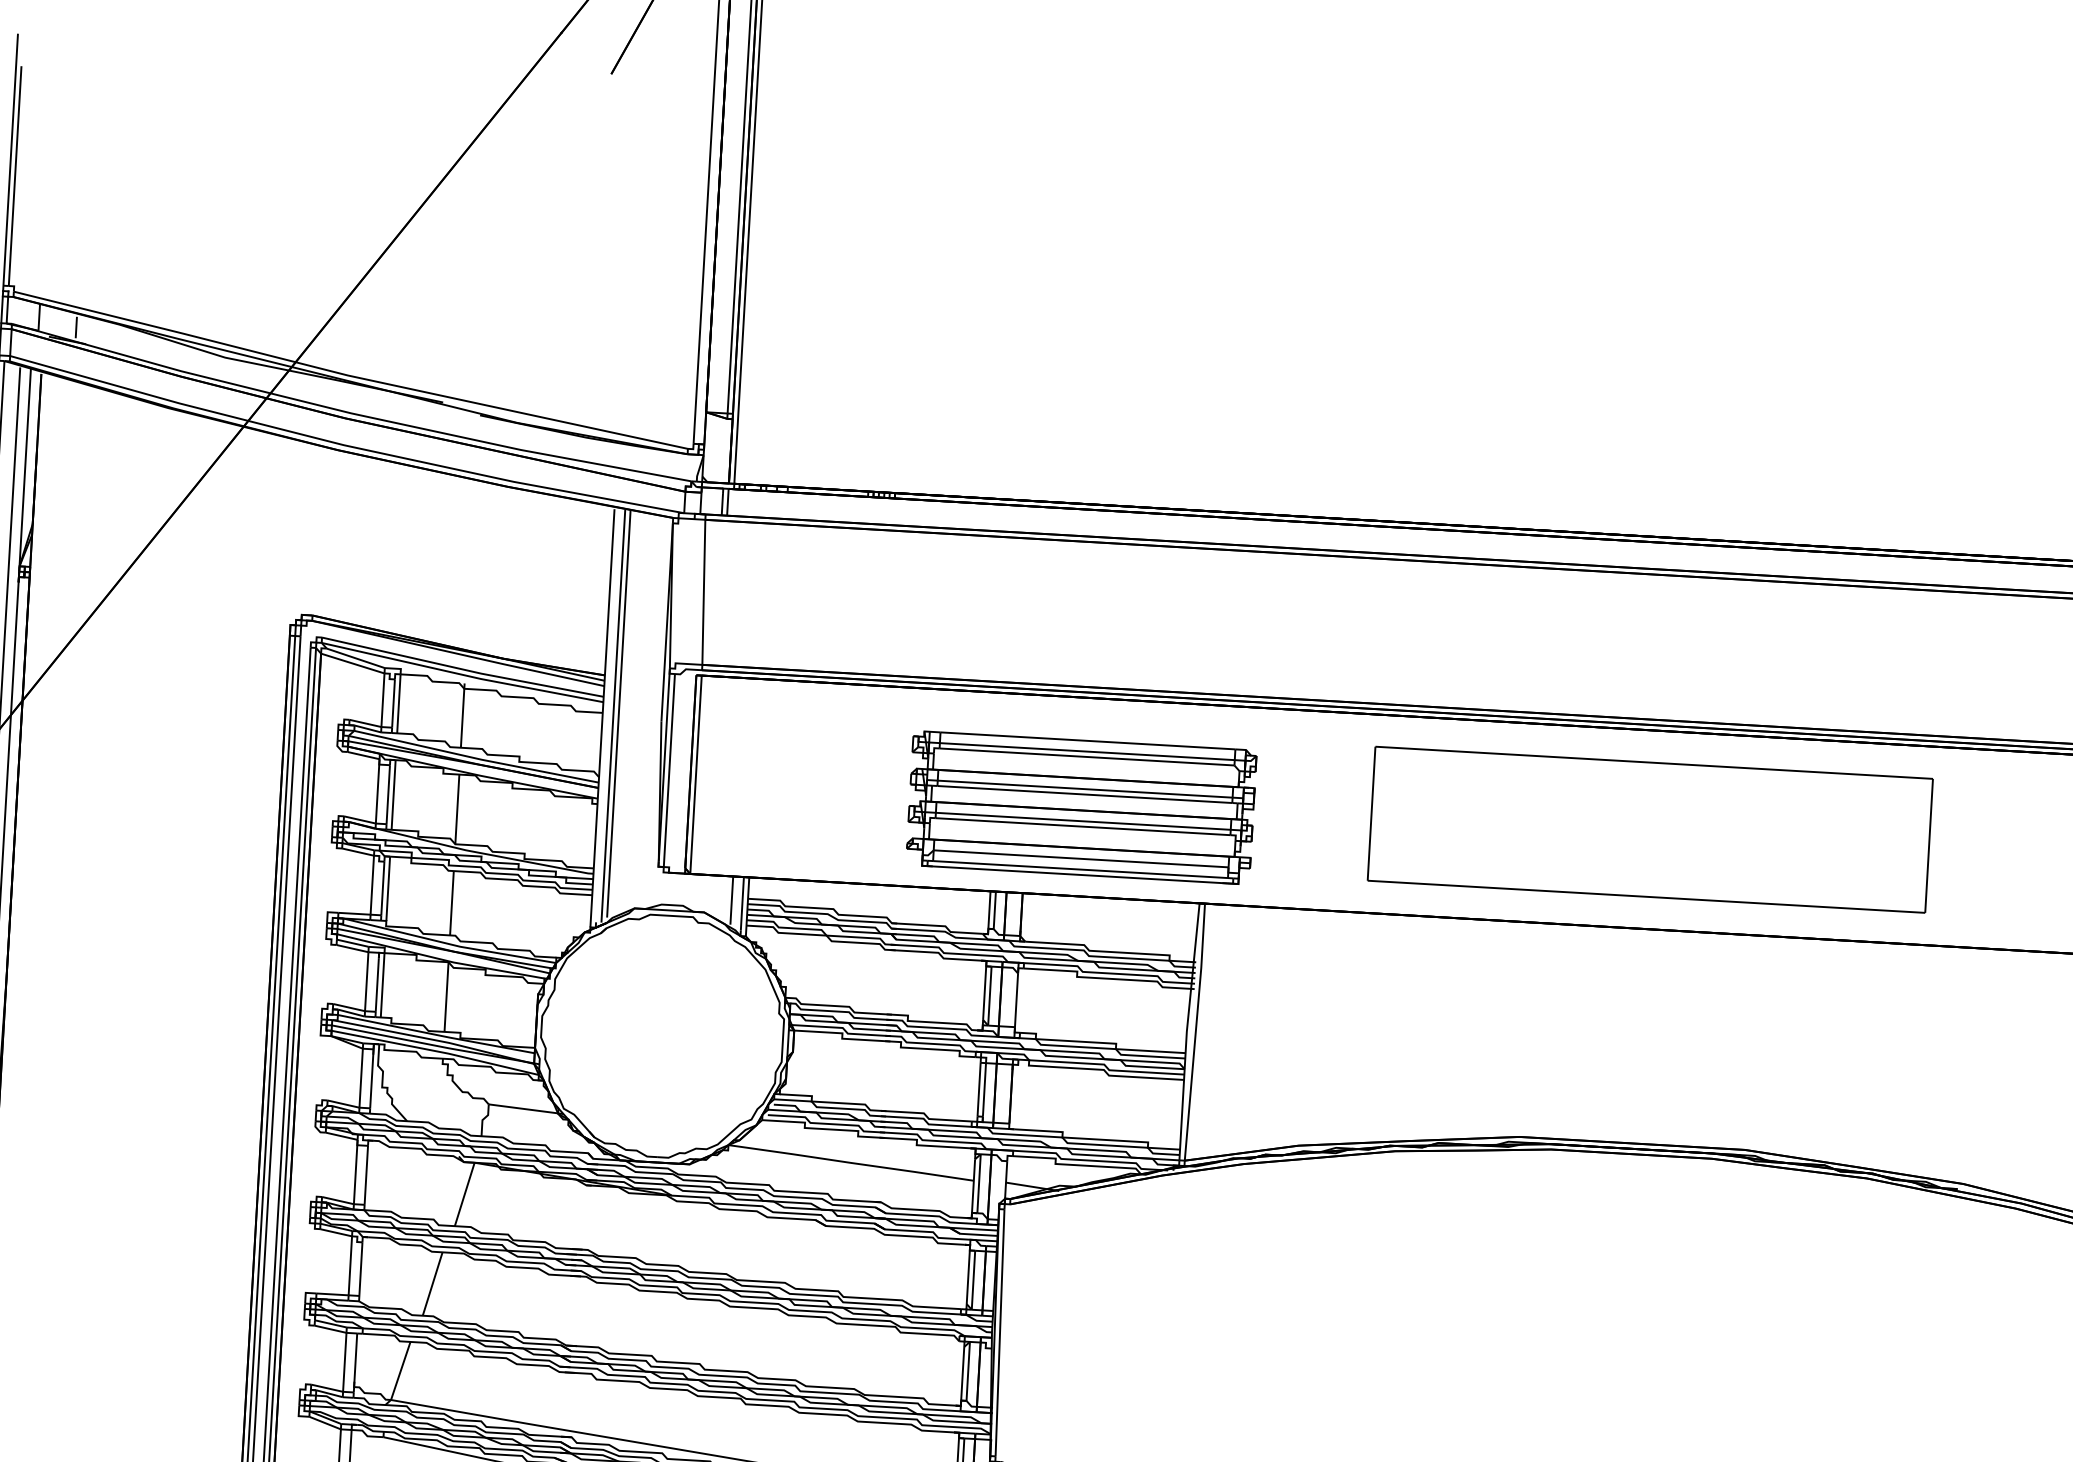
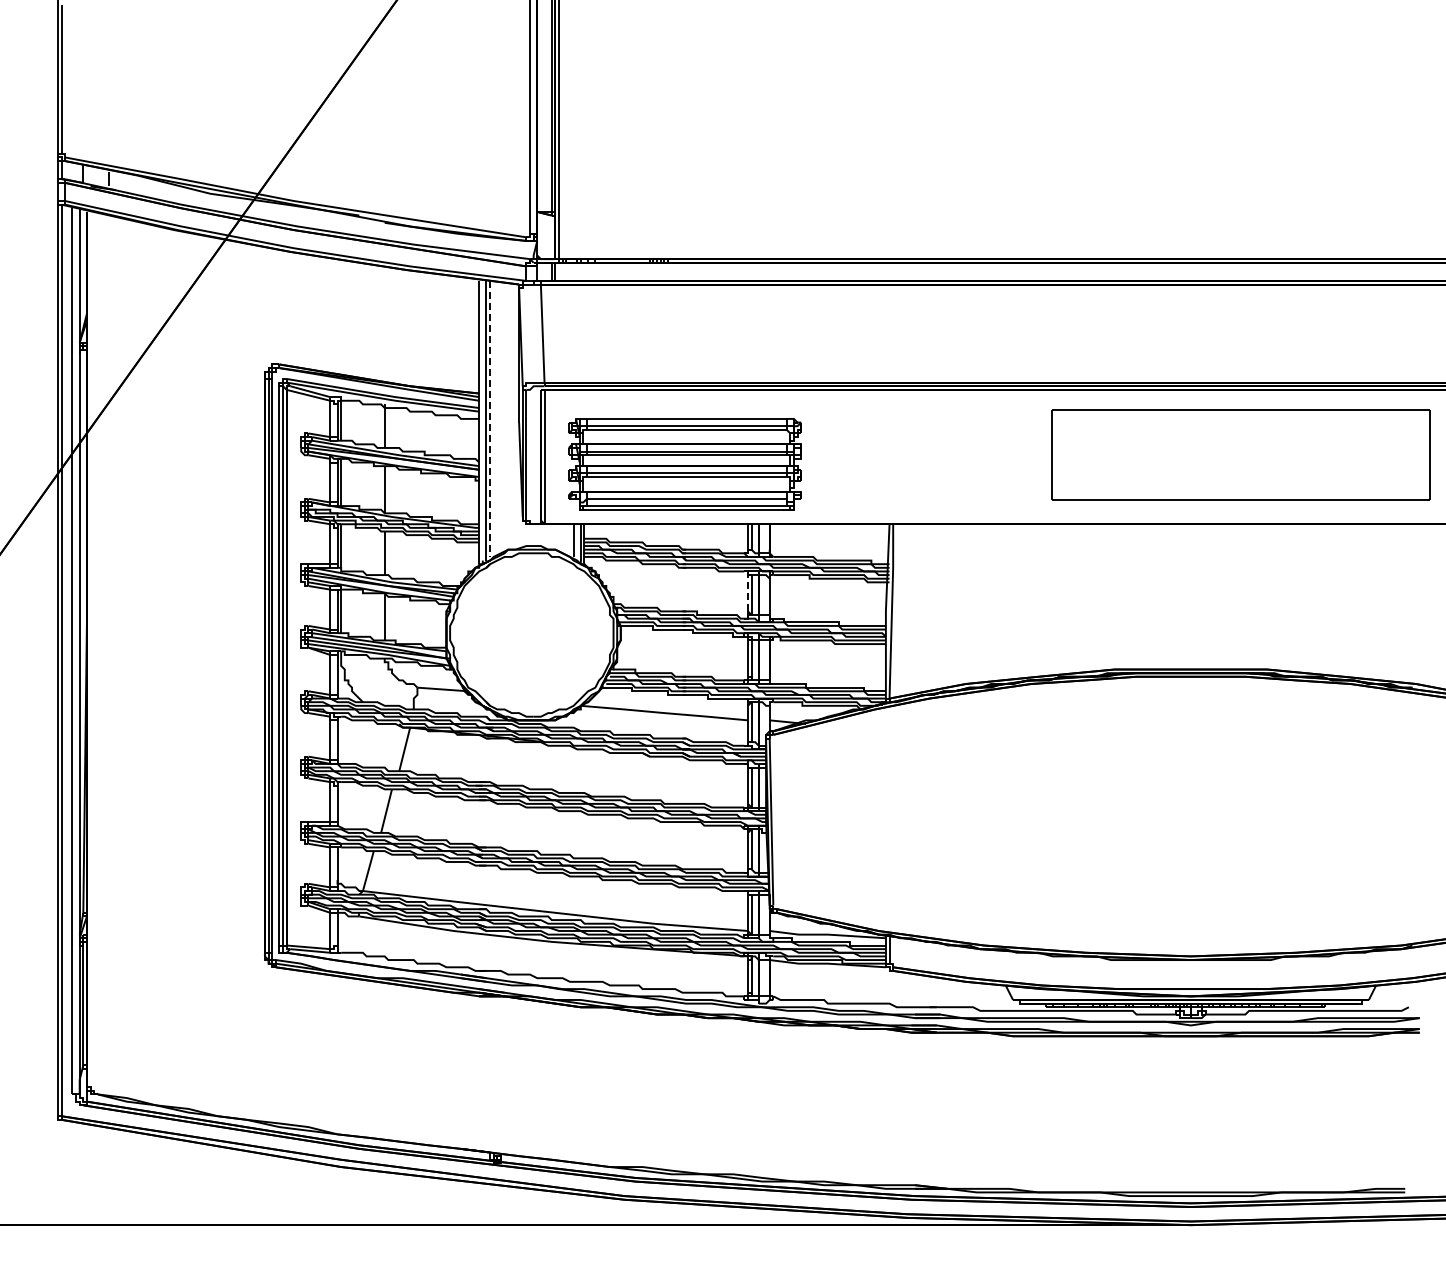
line: (619, 714) -> (490, 419), solid -> dashed
part: (1080, 807) -> (684, 464), moved
part: (1649, 828) -> (1240, 454), moved
line: (984, 991) -> (747, 592), solid -> dashed

